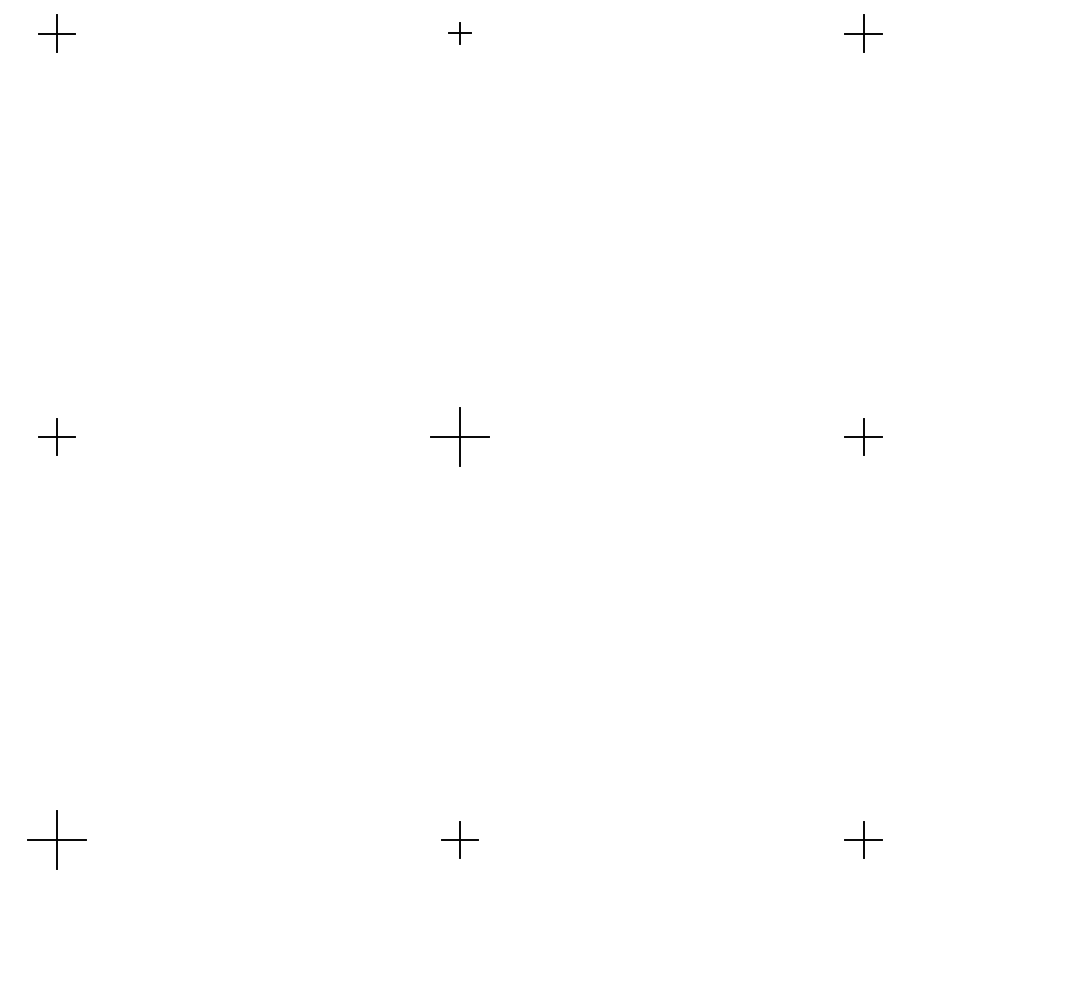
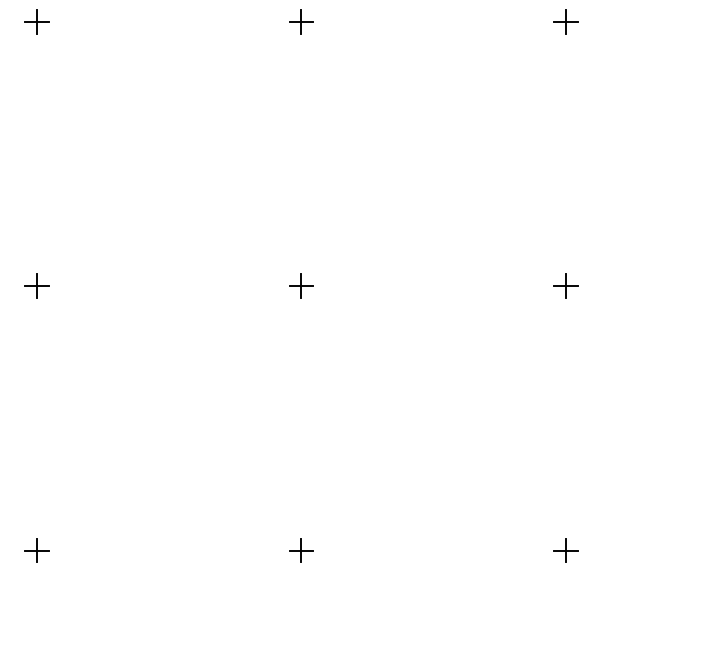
part: (460, 32) -> (301, 21), size x1.67
part: (460, 435) -> (301, 285), size x0.62
part: (55, 840) -> (36, 550), size x0.62

